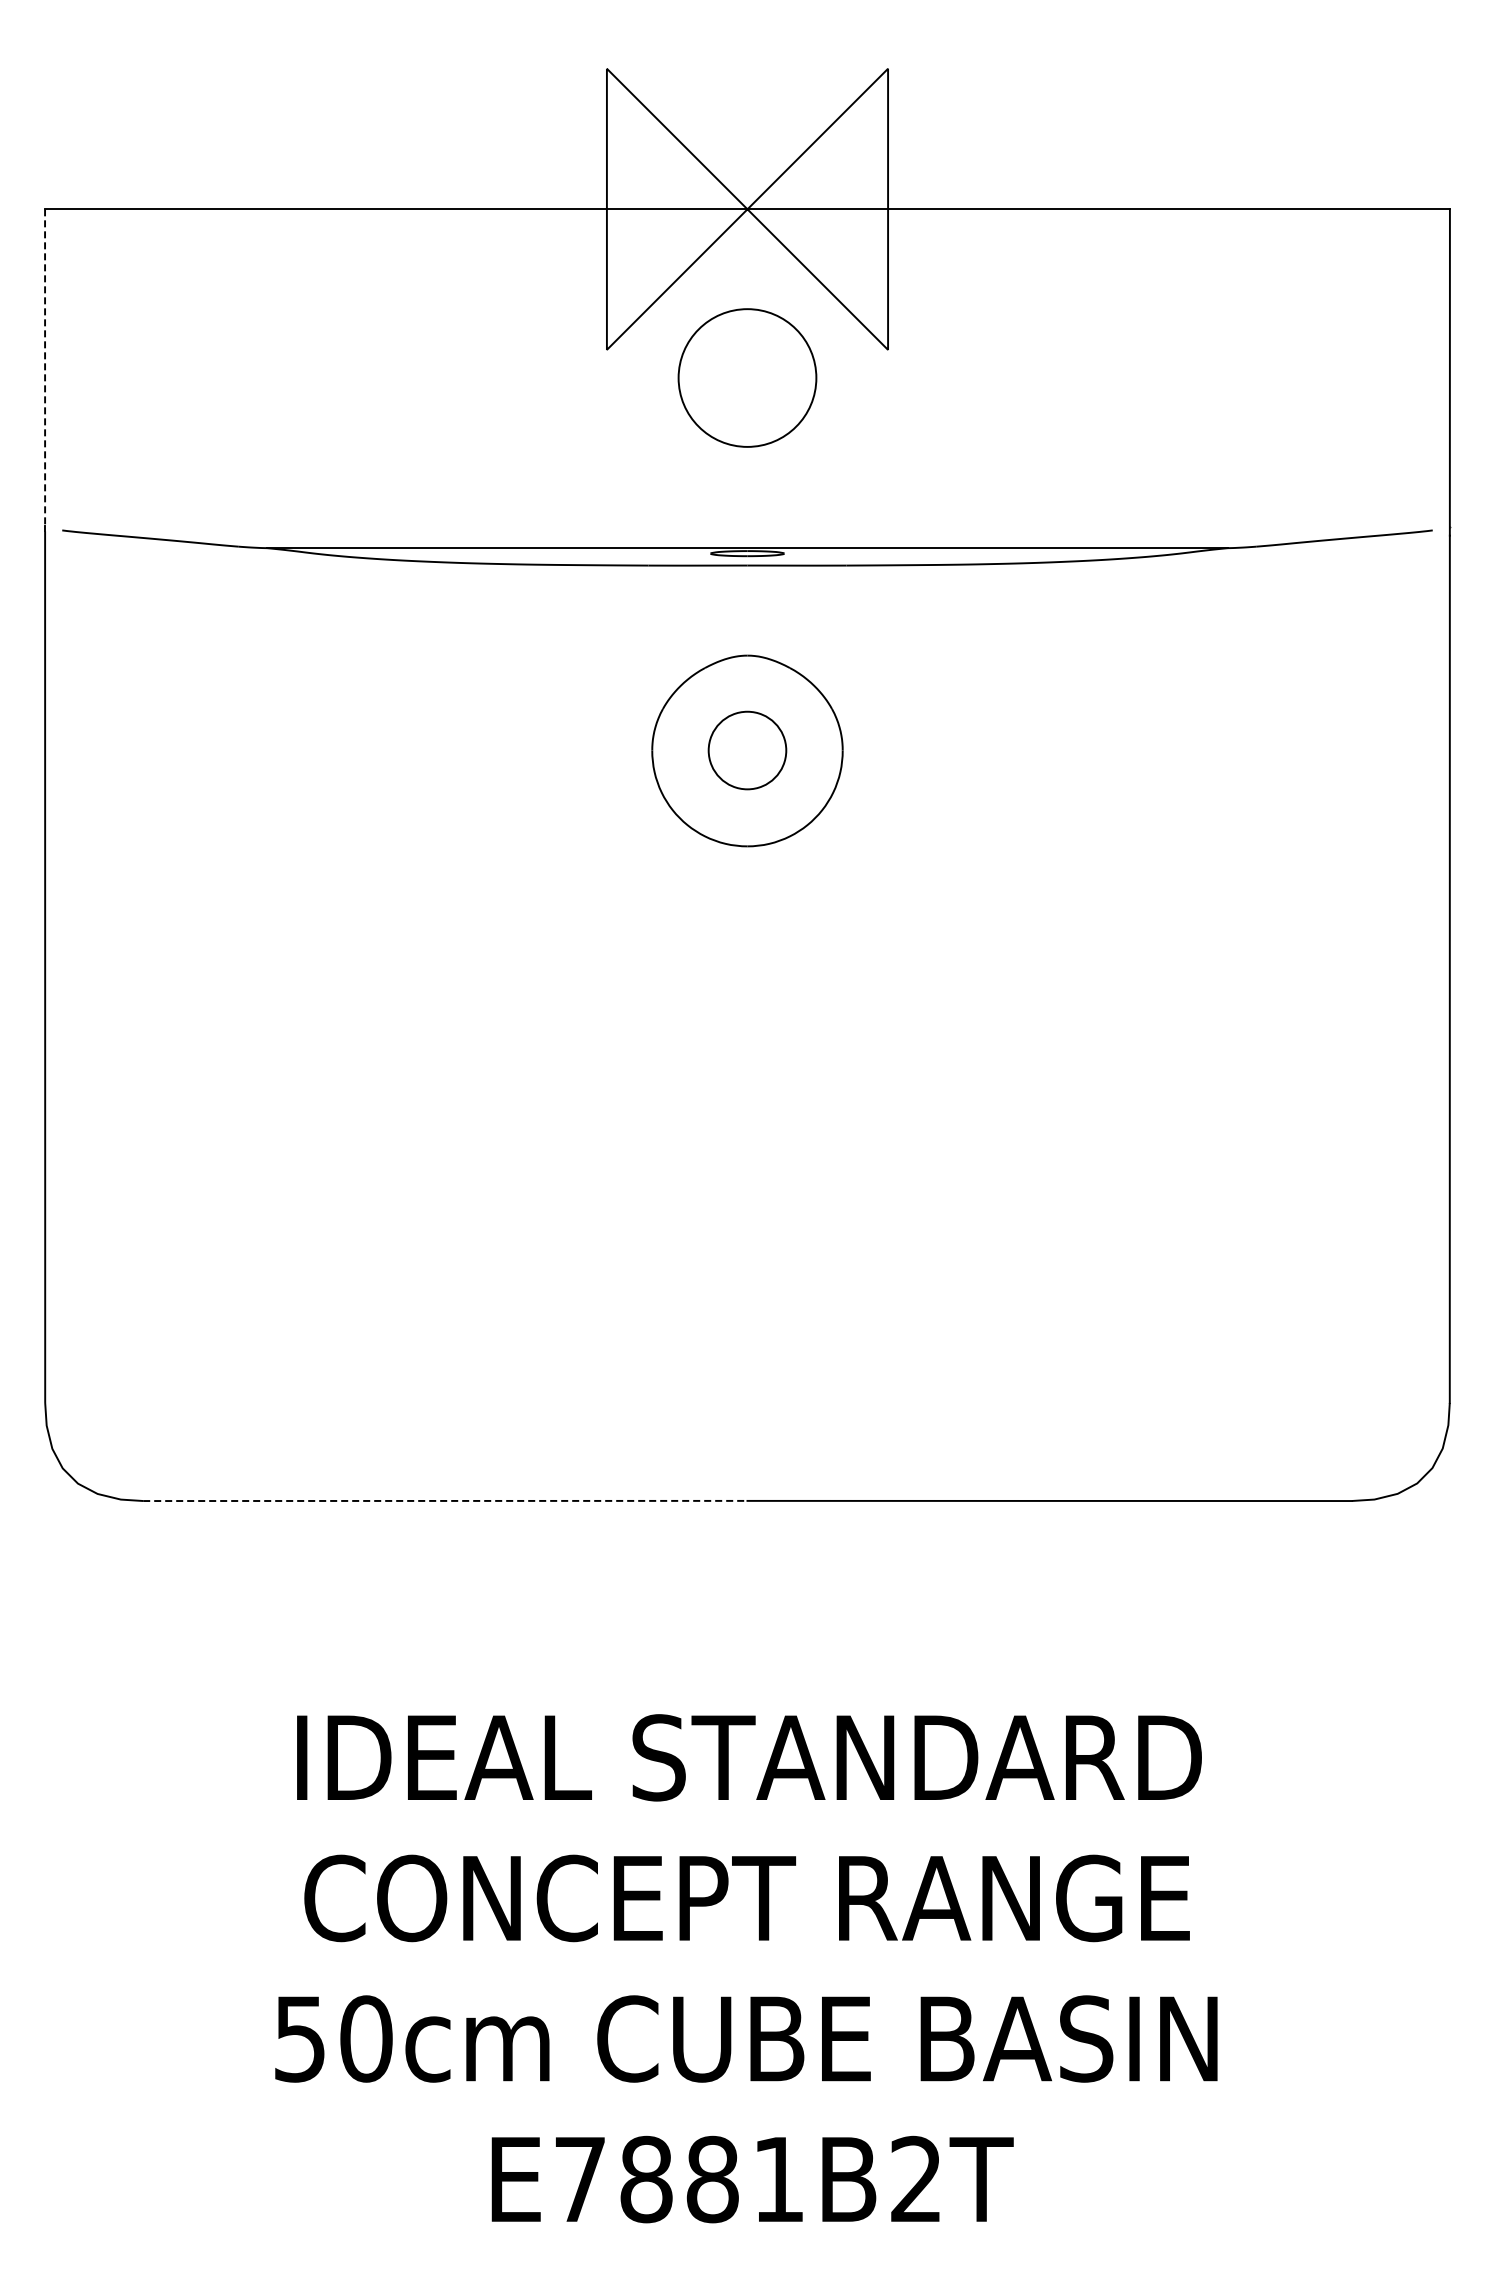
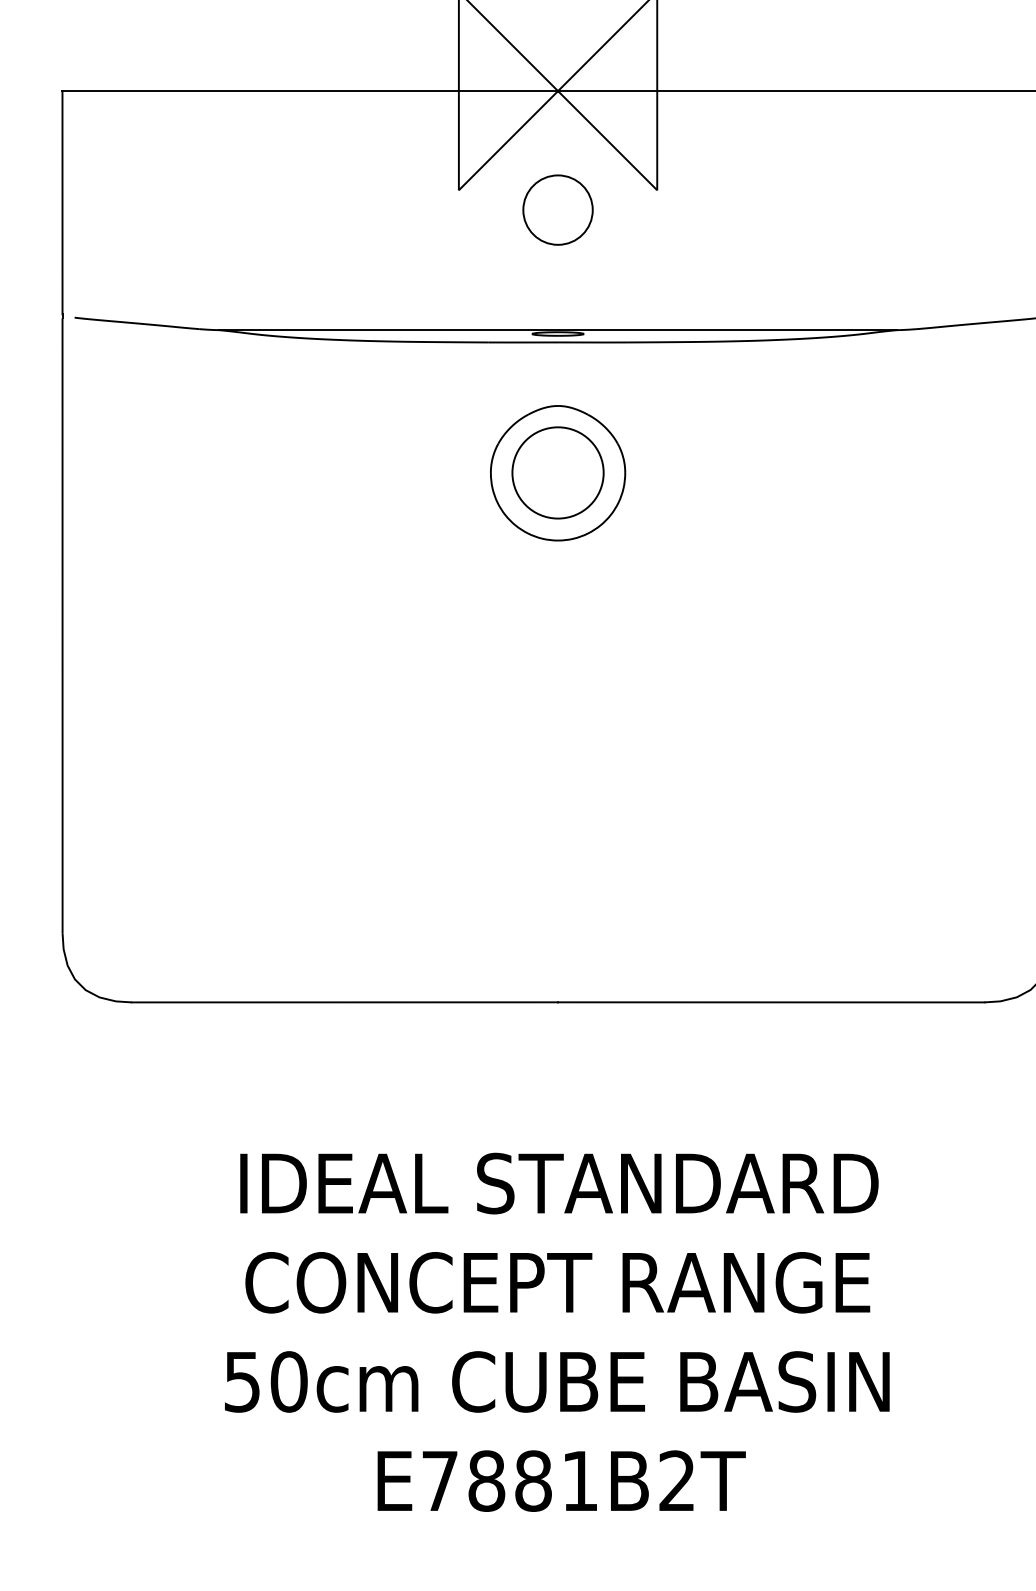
line: (45, 368) -> (62, 203), dashed -> solid
circle: (747, 377) -> (558, 209), size x0.71
circle: (747, 750) -> (558, 472), size x1.67
line: (445, 1500) -> (344, 1002), dashed -> solid

